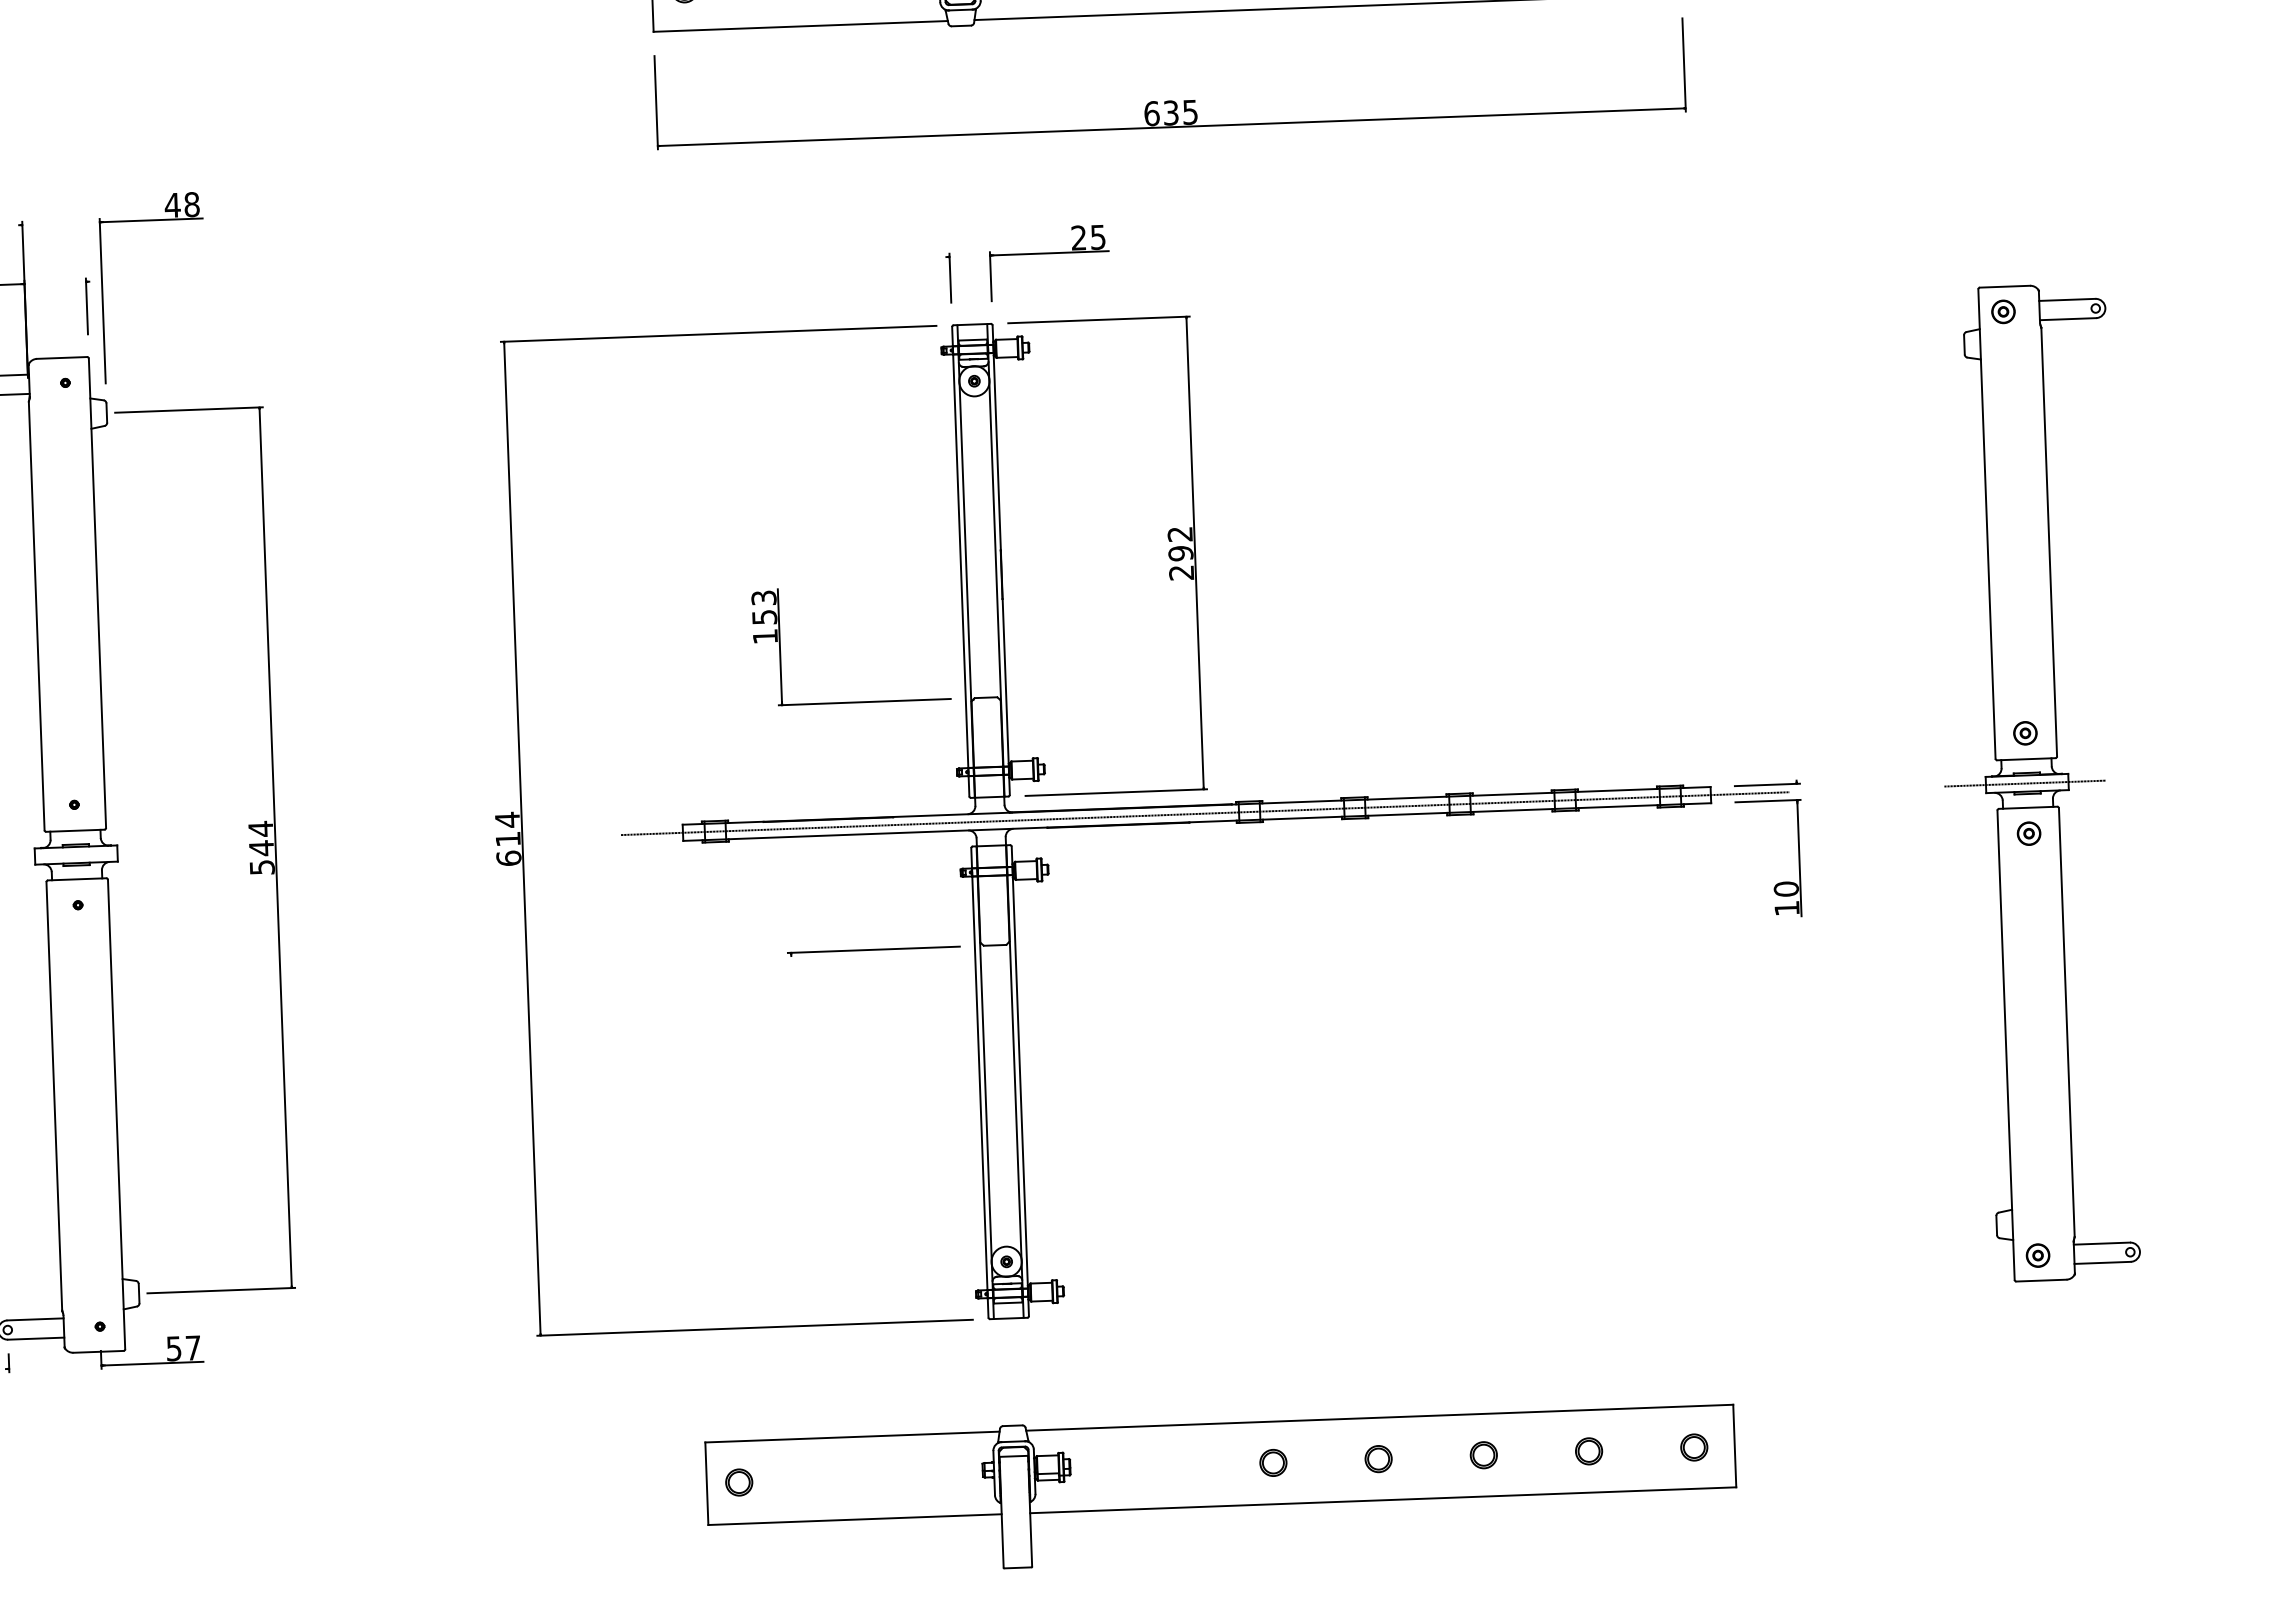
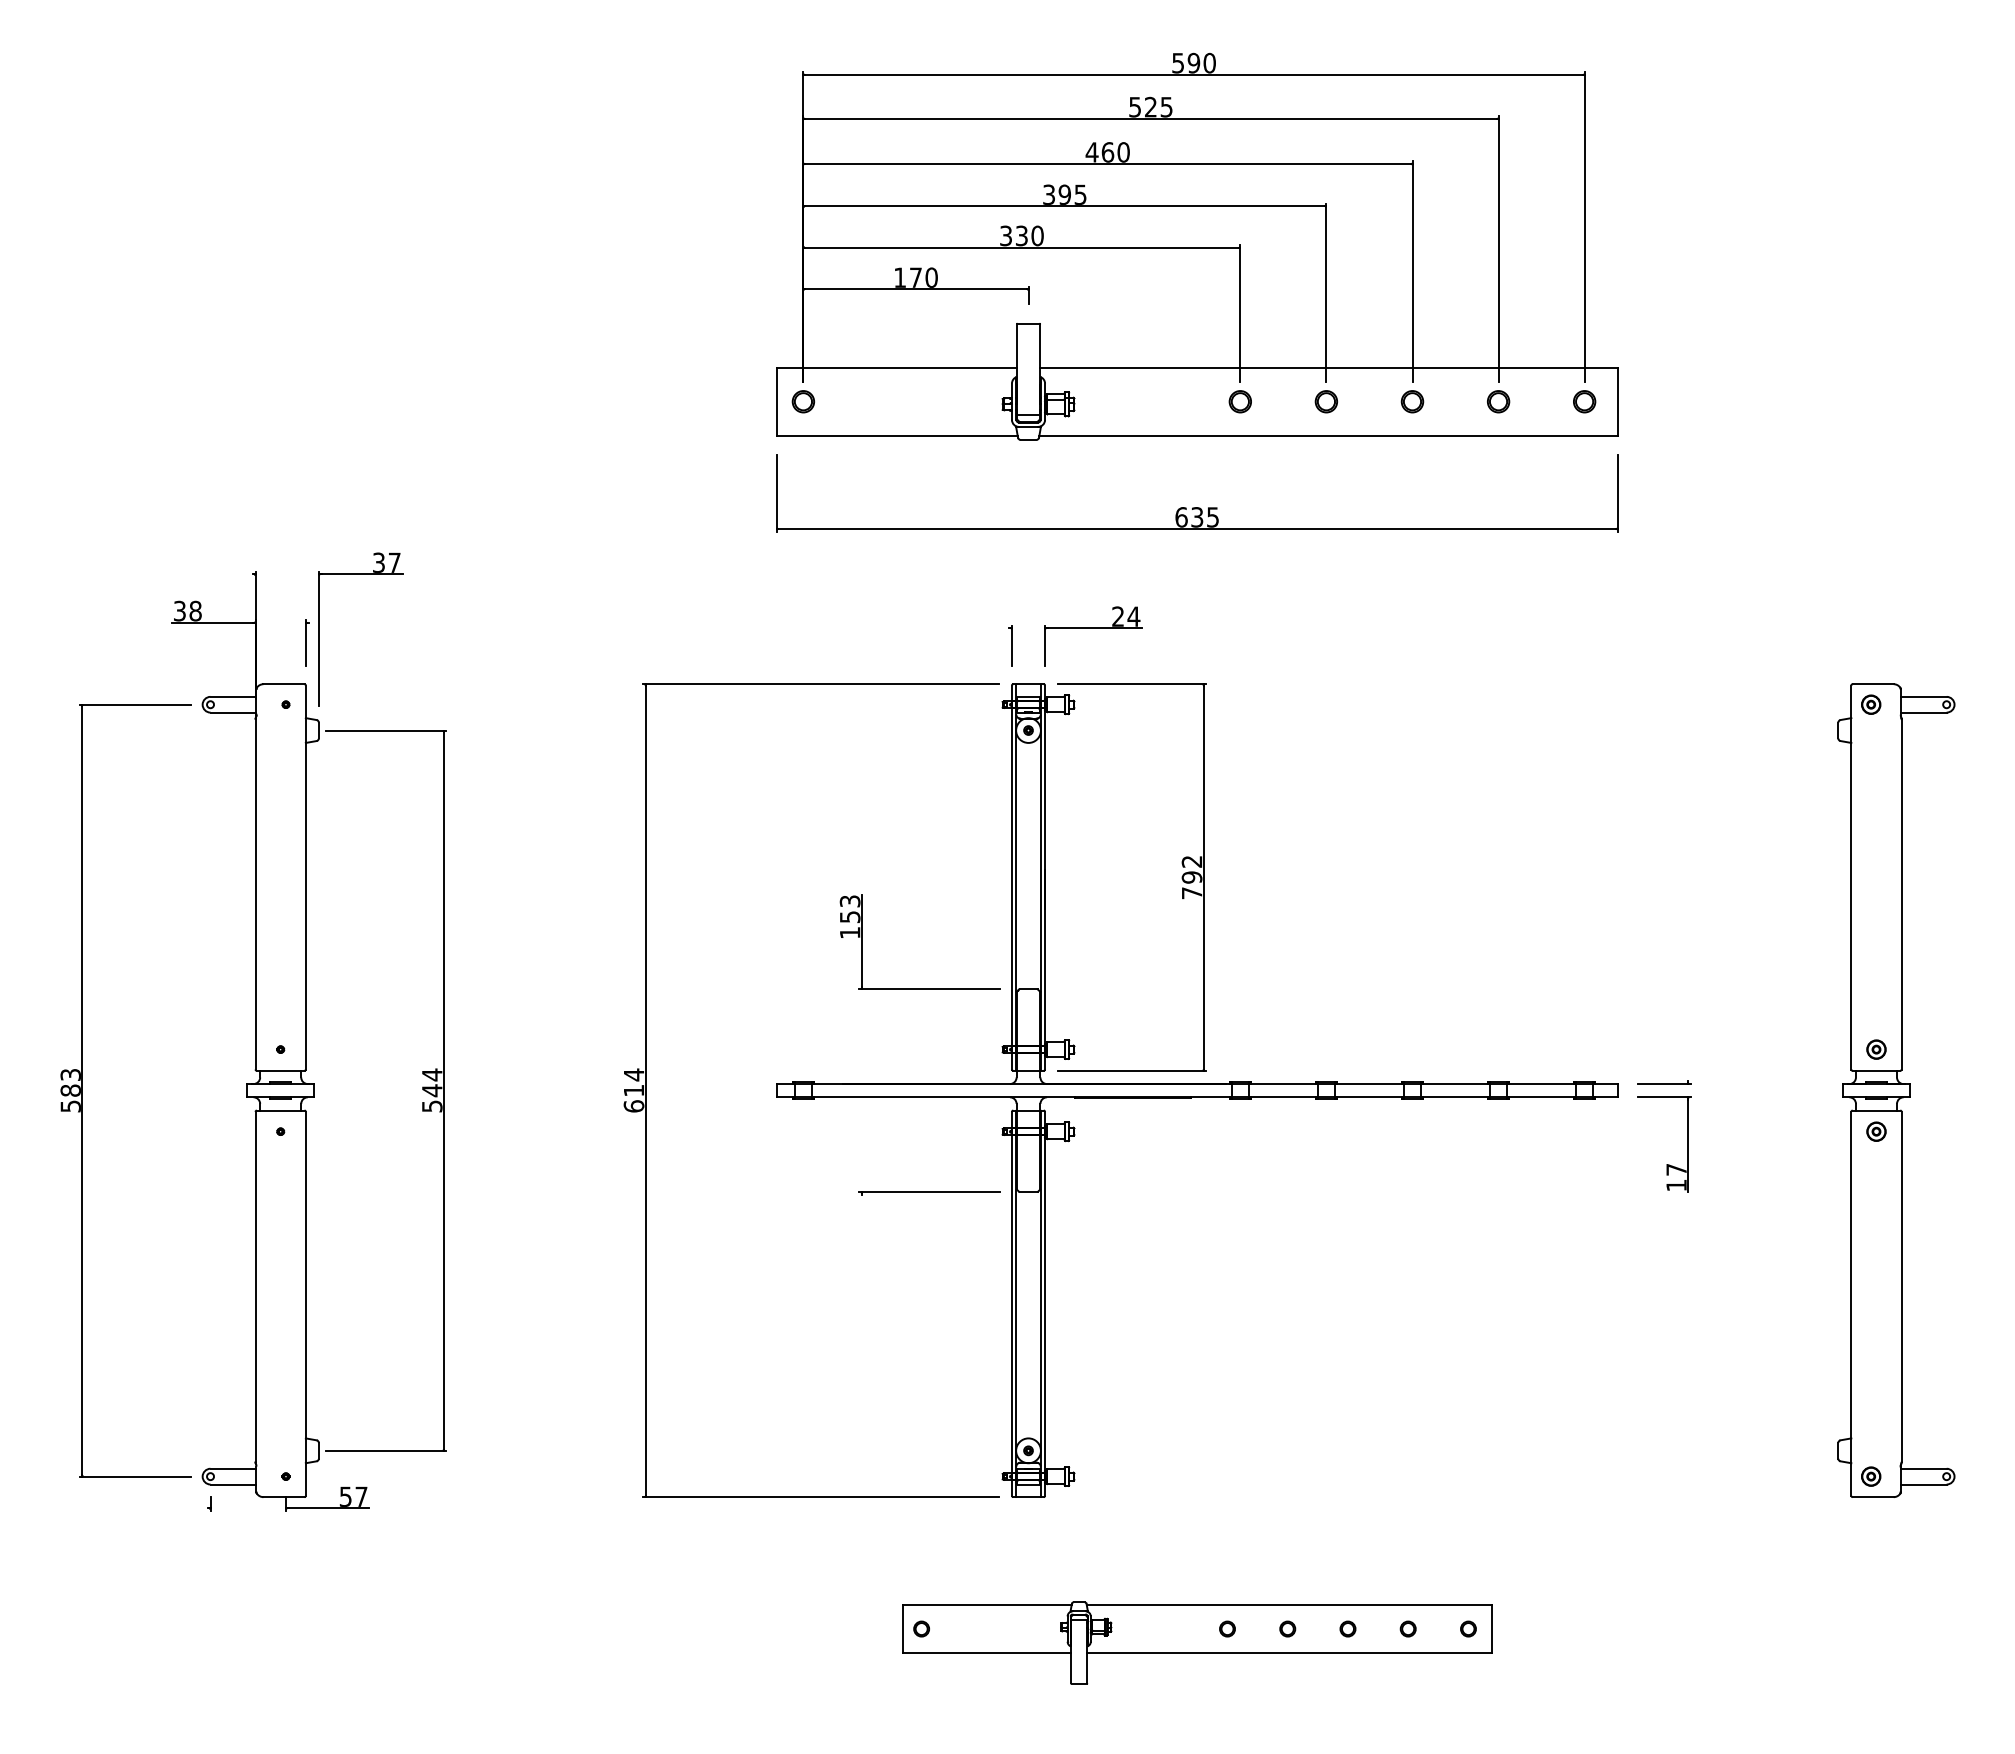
text: (181, 204) -> (386, 562), 48 -> 37
text: (1097, 237) -> (1133, 616), 25 -> 24
text: (1180, 573) -> (1191, 893), 292 -> 792
line: (2024, 783) -> (1874, 1090), removed
line: (1205, 813) -> (1204, 1090), removed
text: (1786, 888) -> (1676, 1169), 10 -> 17
part: (1221, 1488) -> (1197, 1642), size x0.7

